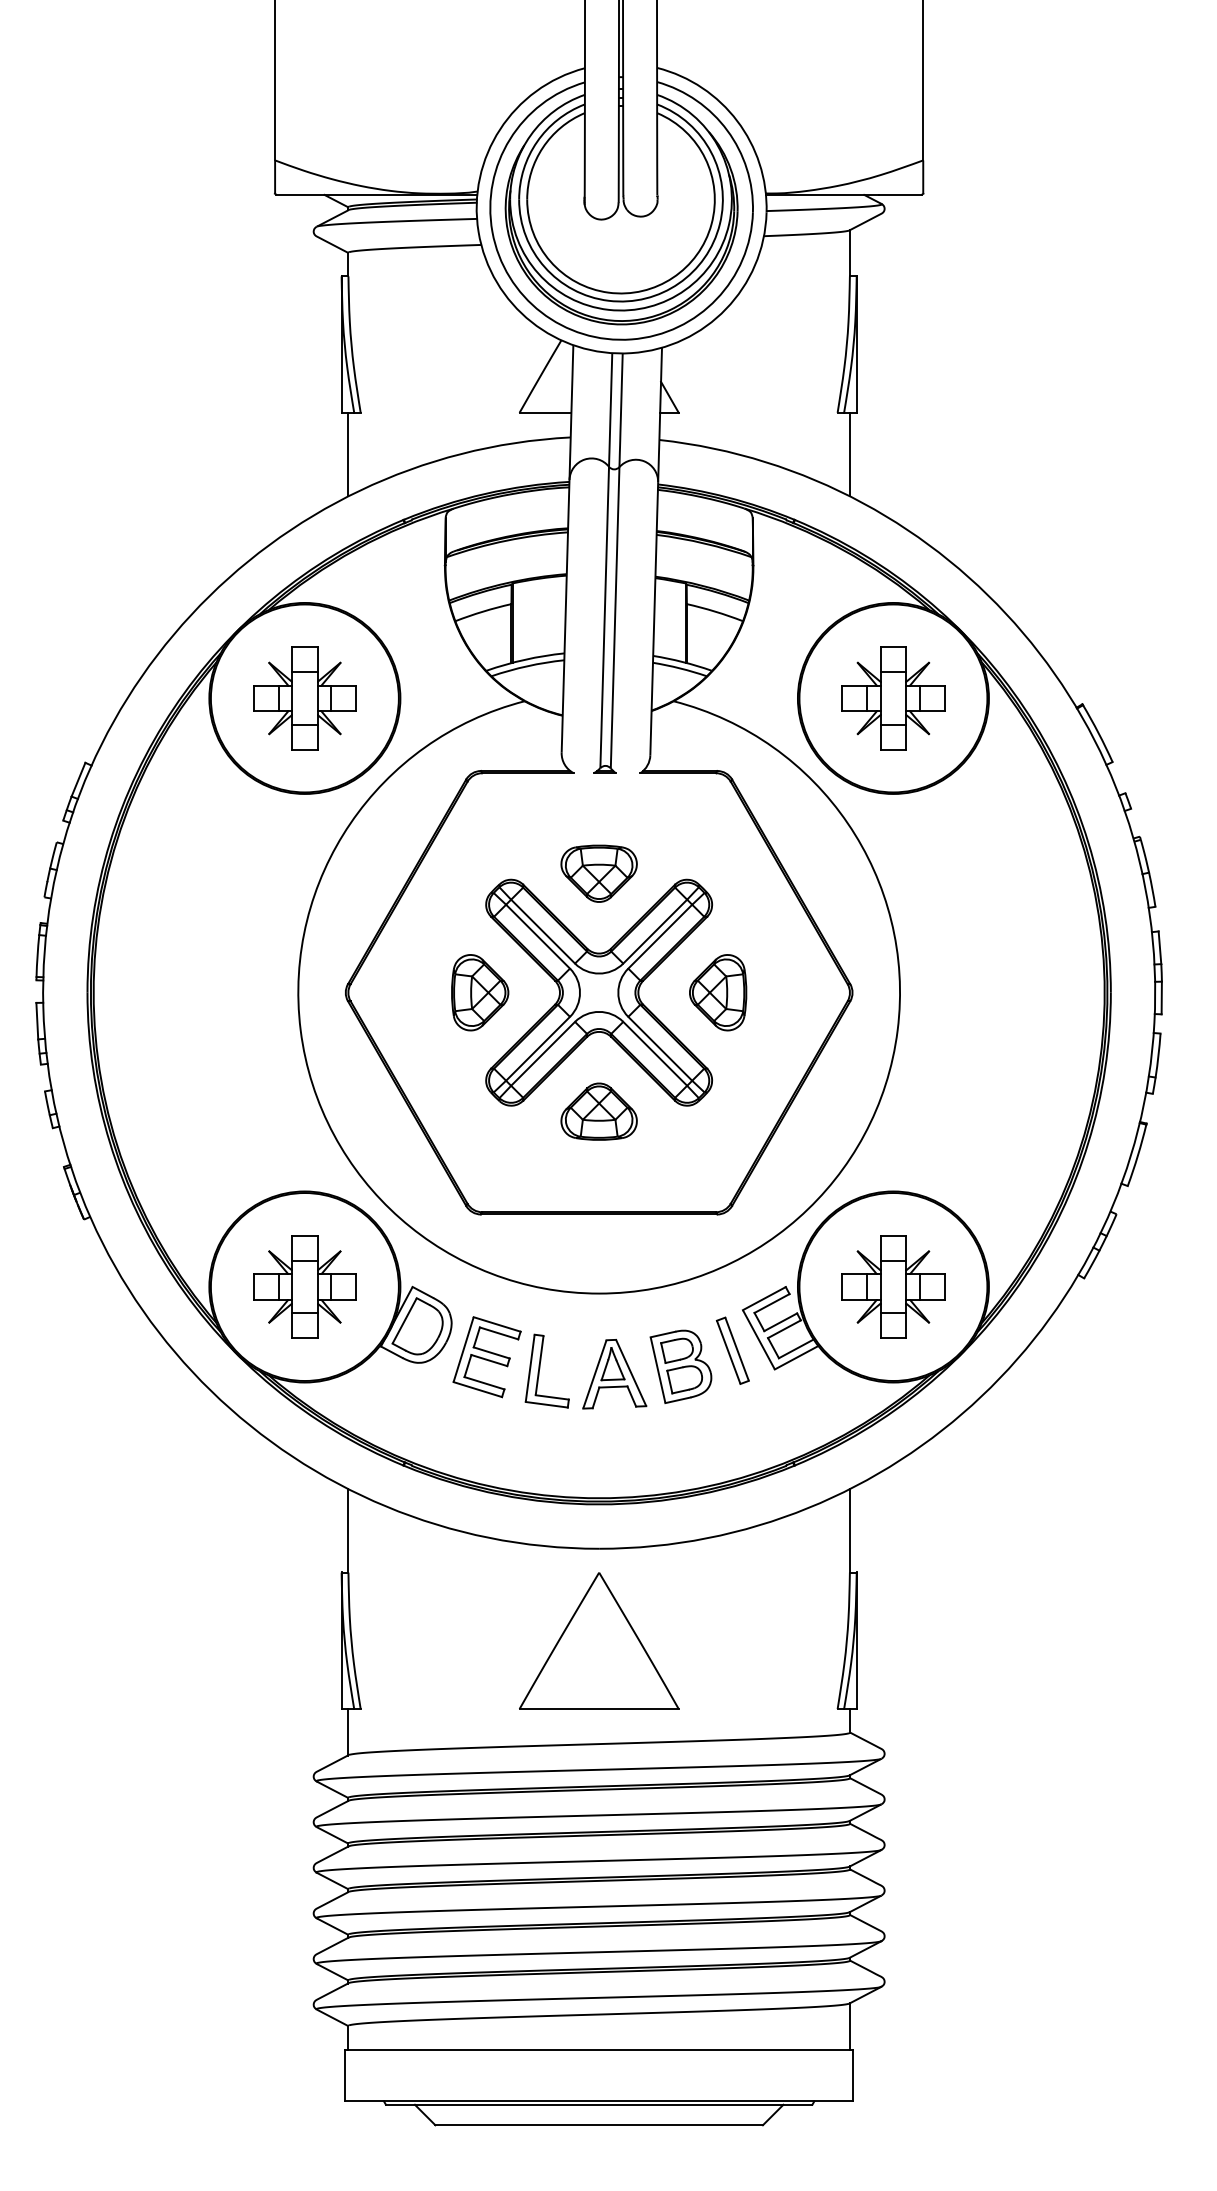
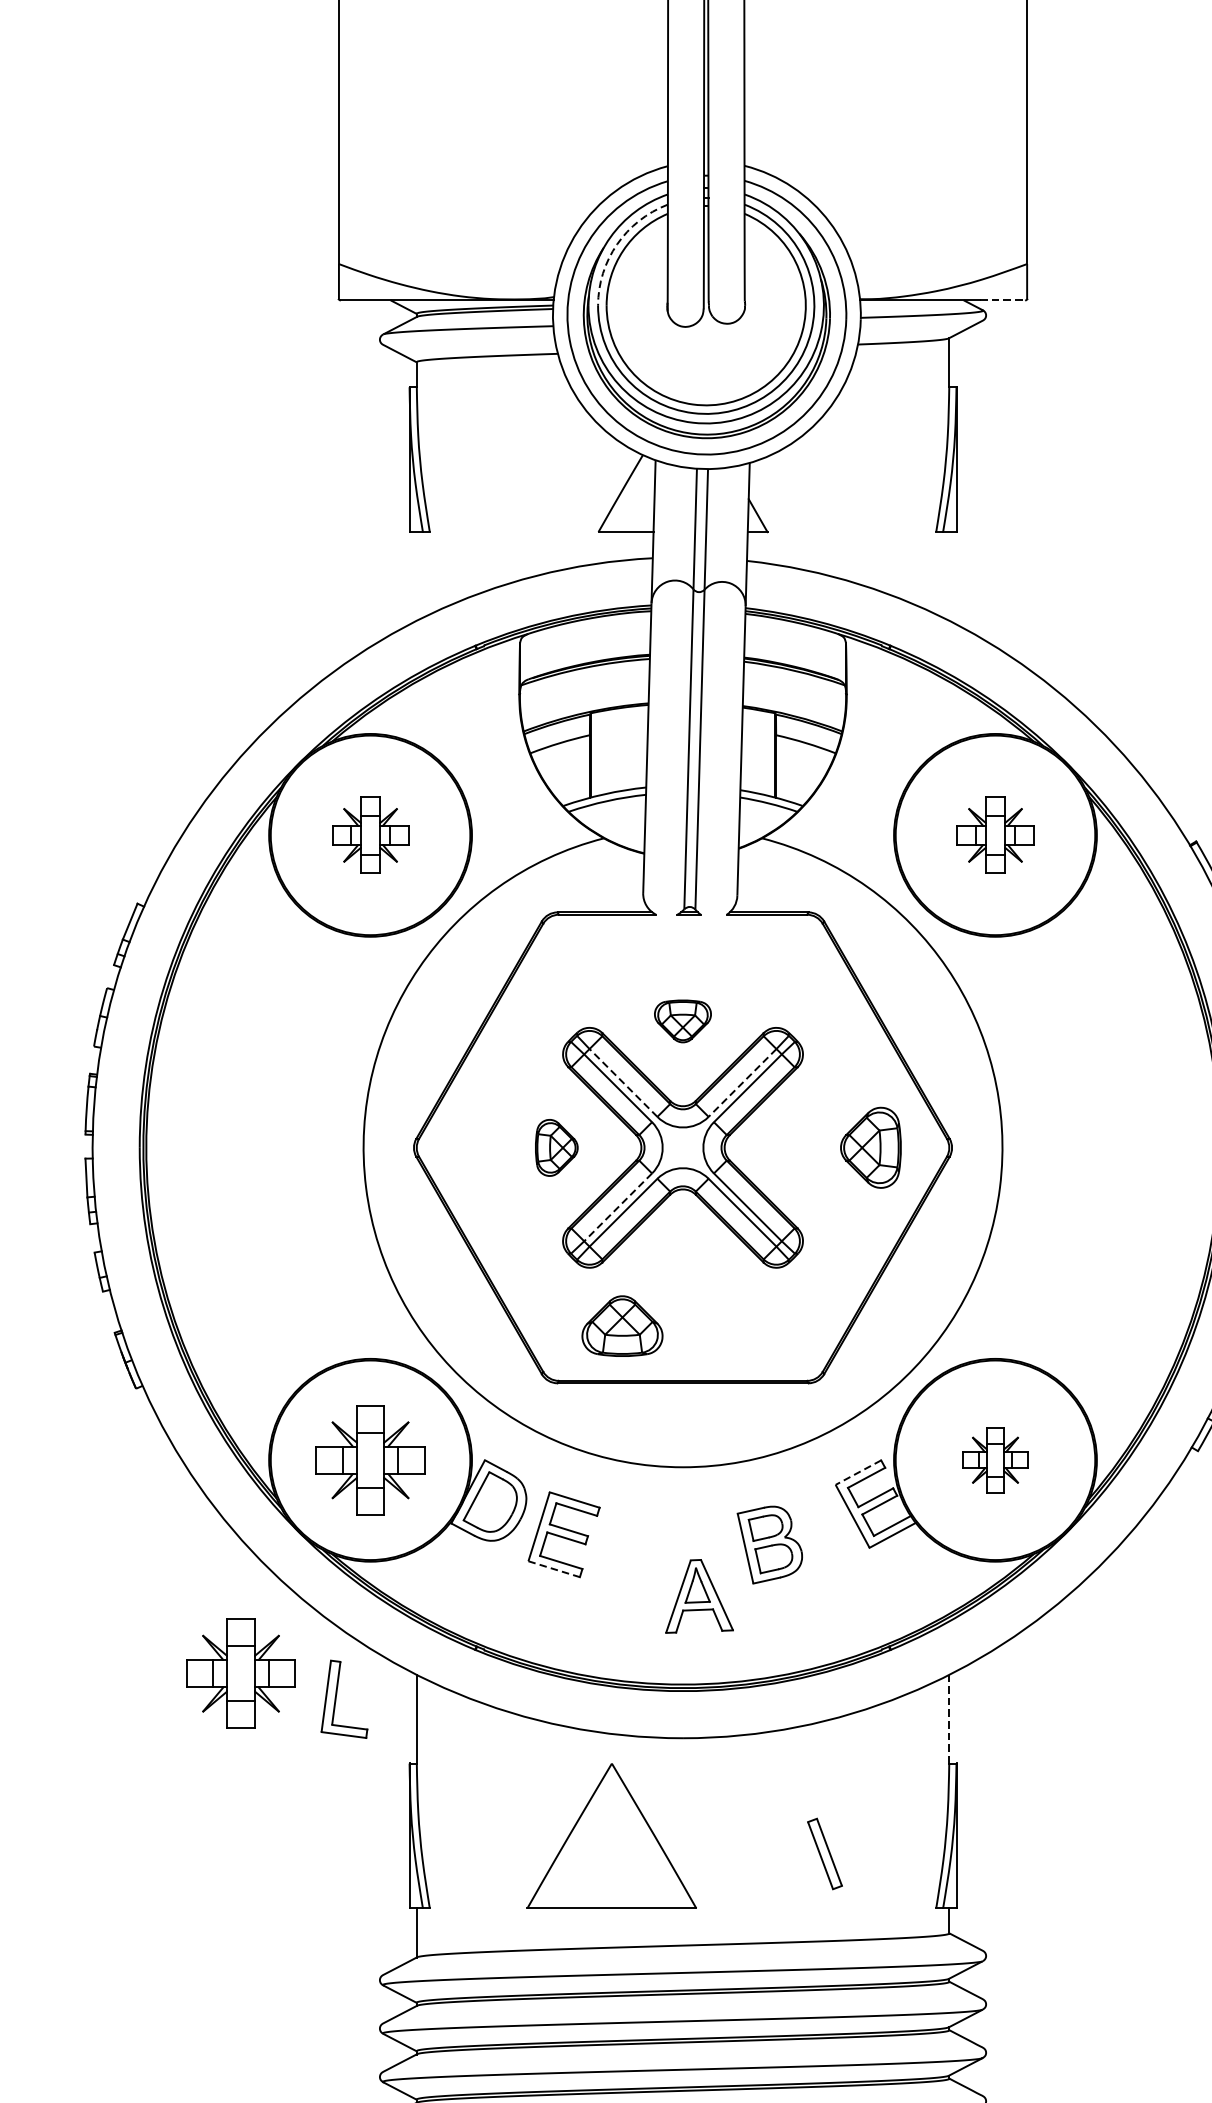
arc: (537, 141) -> (617, 243), solid -> dashed
line: (900, 194) -> (1002, 300), solid -> dashed
line: (348, 454) -> (416, 576), removed
line: (849, 454) -> (948, 576), removed
part: (304, 698) -> (370, 835), size x0.7
part: (893, 698) -> (995, 835), size x0.7
part: (598, 873) -> (682, 1021), size x0.7
line: (542, 931) -> (622, 1082), solid -> dashed
line: (654, 931) -> (741, 1082), solid -> dashed
part: (480, 992) -> (557, 1147), size x0.7
part: (718, 992) -> (871, 1147), moved
line: (537, 1049) -> (617, 1208), solid -> dashed
part: (598, 1111) -> (621, 1325), moved
part: (893, 1286) -> (995, 1459), size x0.6
line: (763, 1298) -> (857, 1472), solid -> dashed
part: (732, 1350) -> (824, 1853), moved
part: (540, 1368) -> (337, 1696), moved
part: (614, 1374) -> (699, 1596), moved
line: (478, 1389) -> (554, 1569), solid -> dashed
part: (182, 1487) -> (240, 1673), added
line: (849, 1530) -> (948, 1718), solid -> dashed
part: (599, 1640) -> (612, 1835), moved

